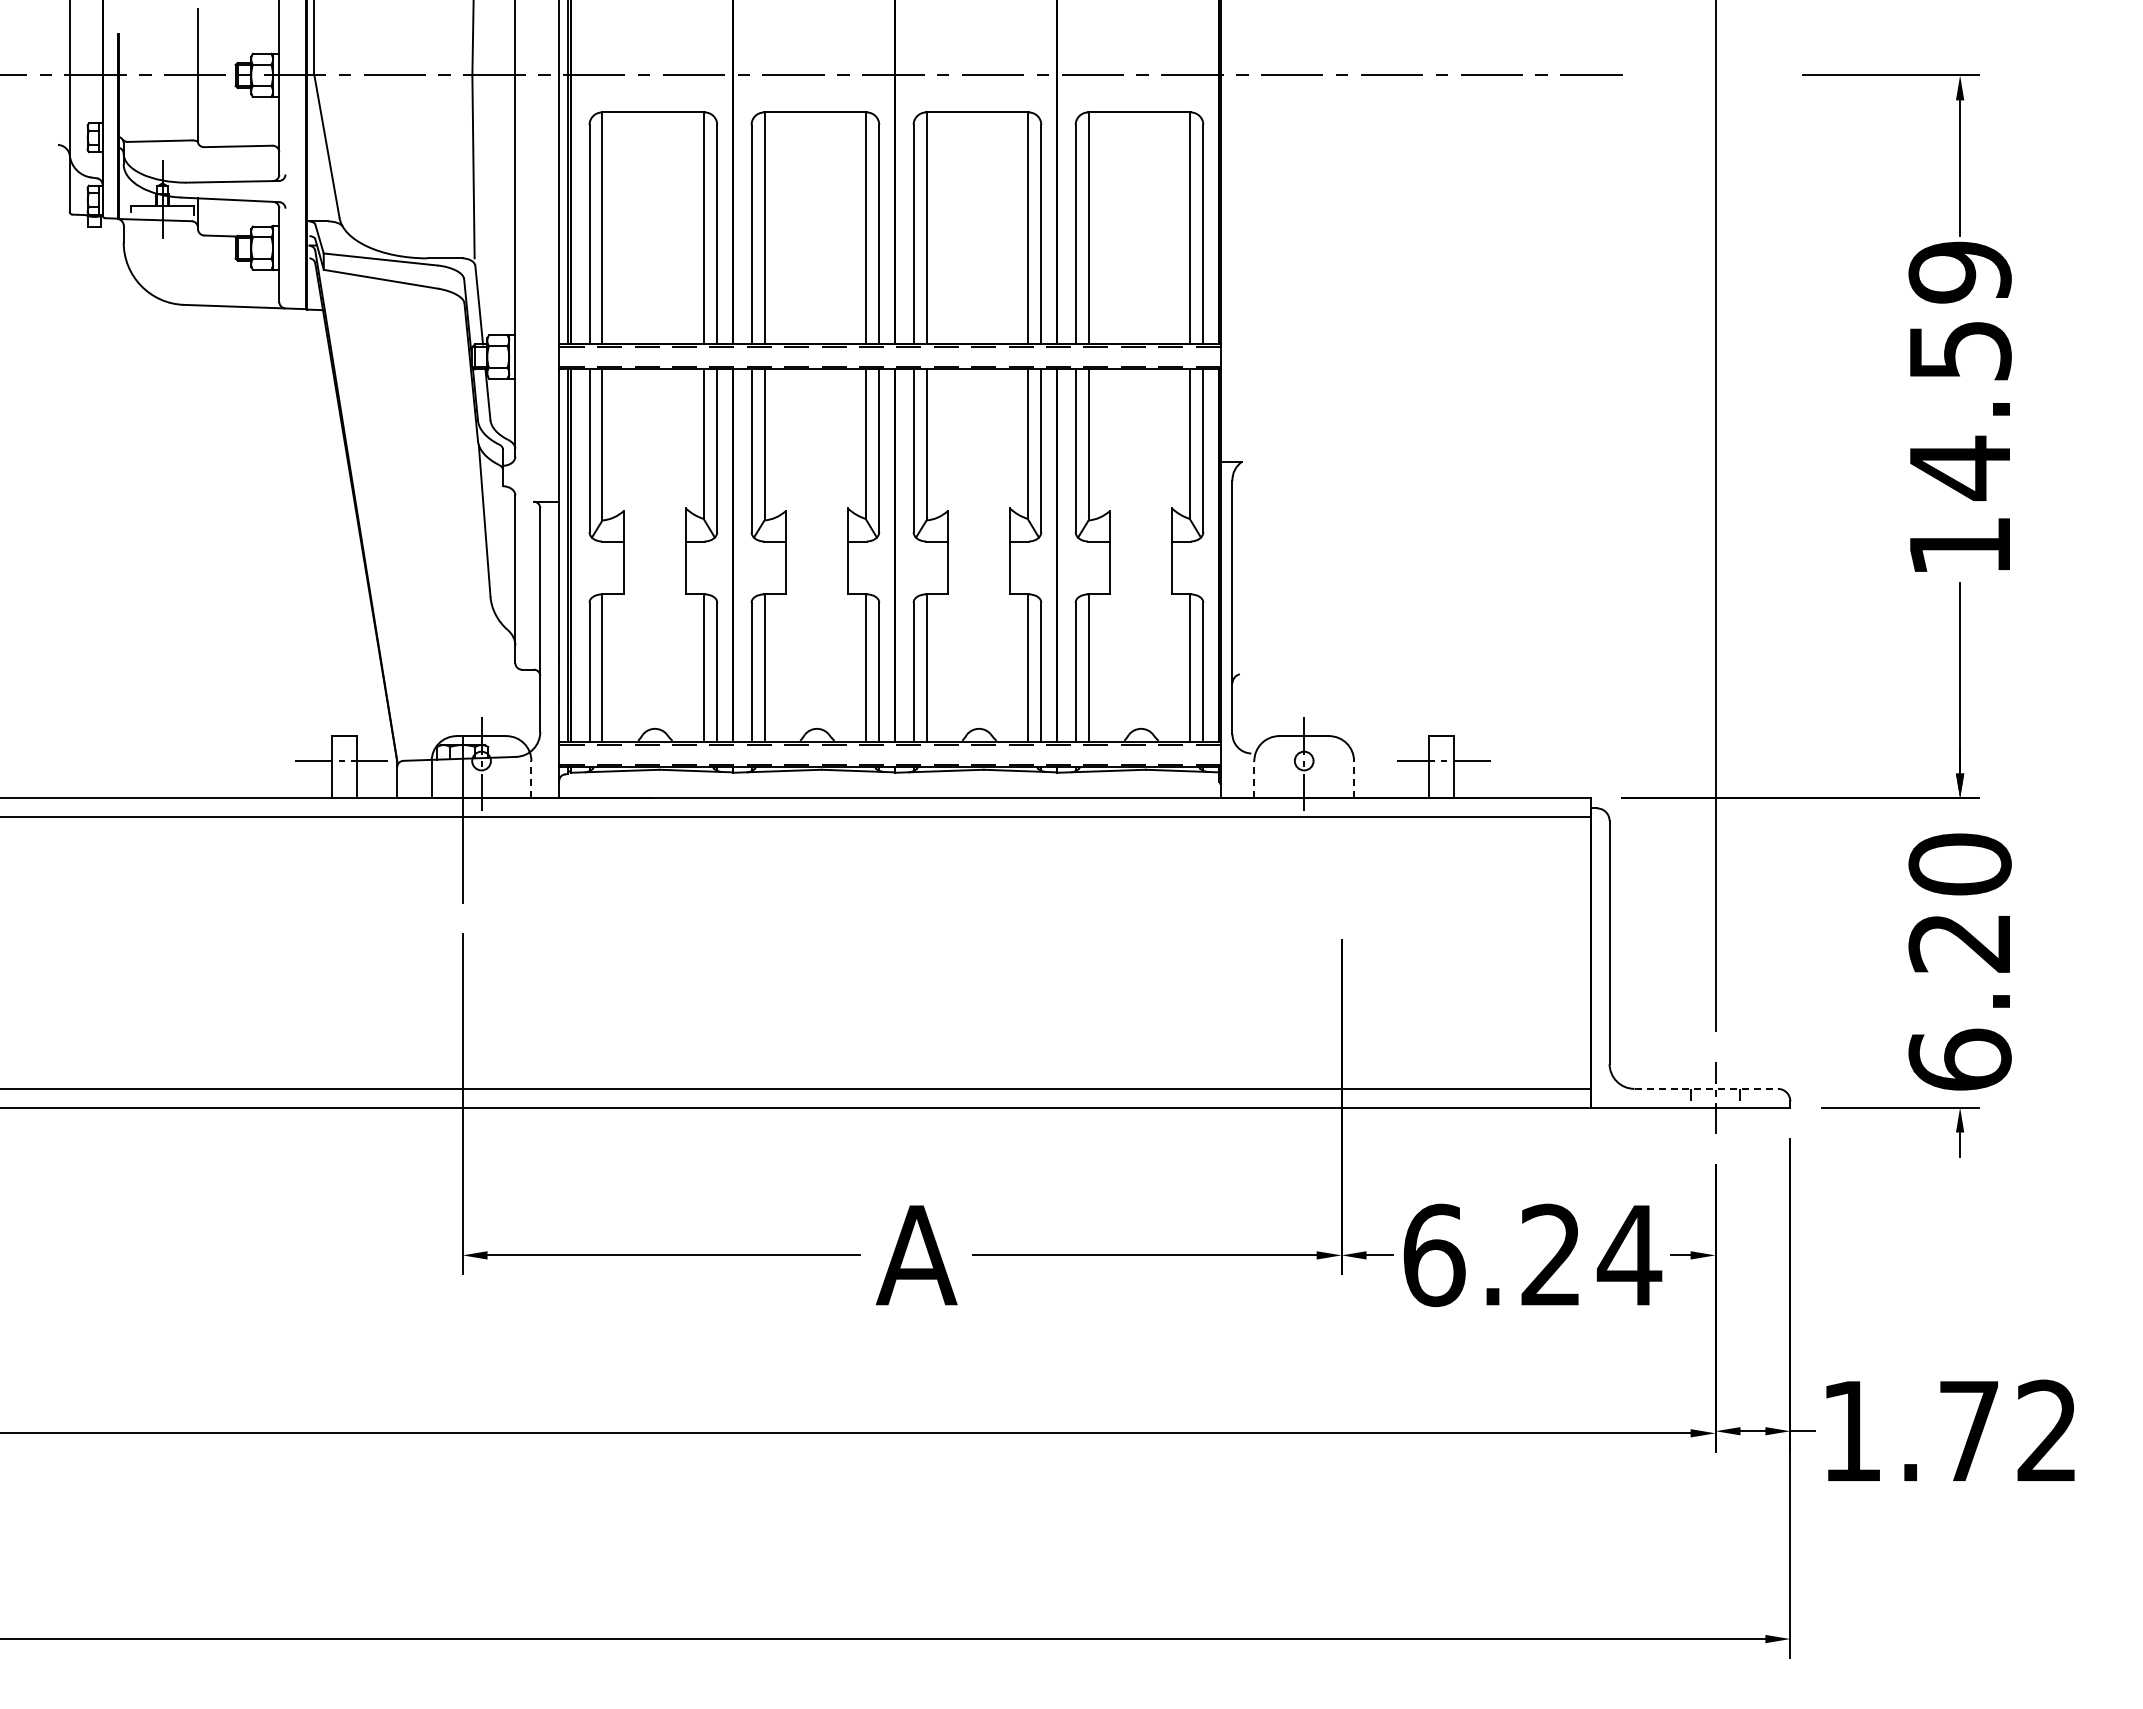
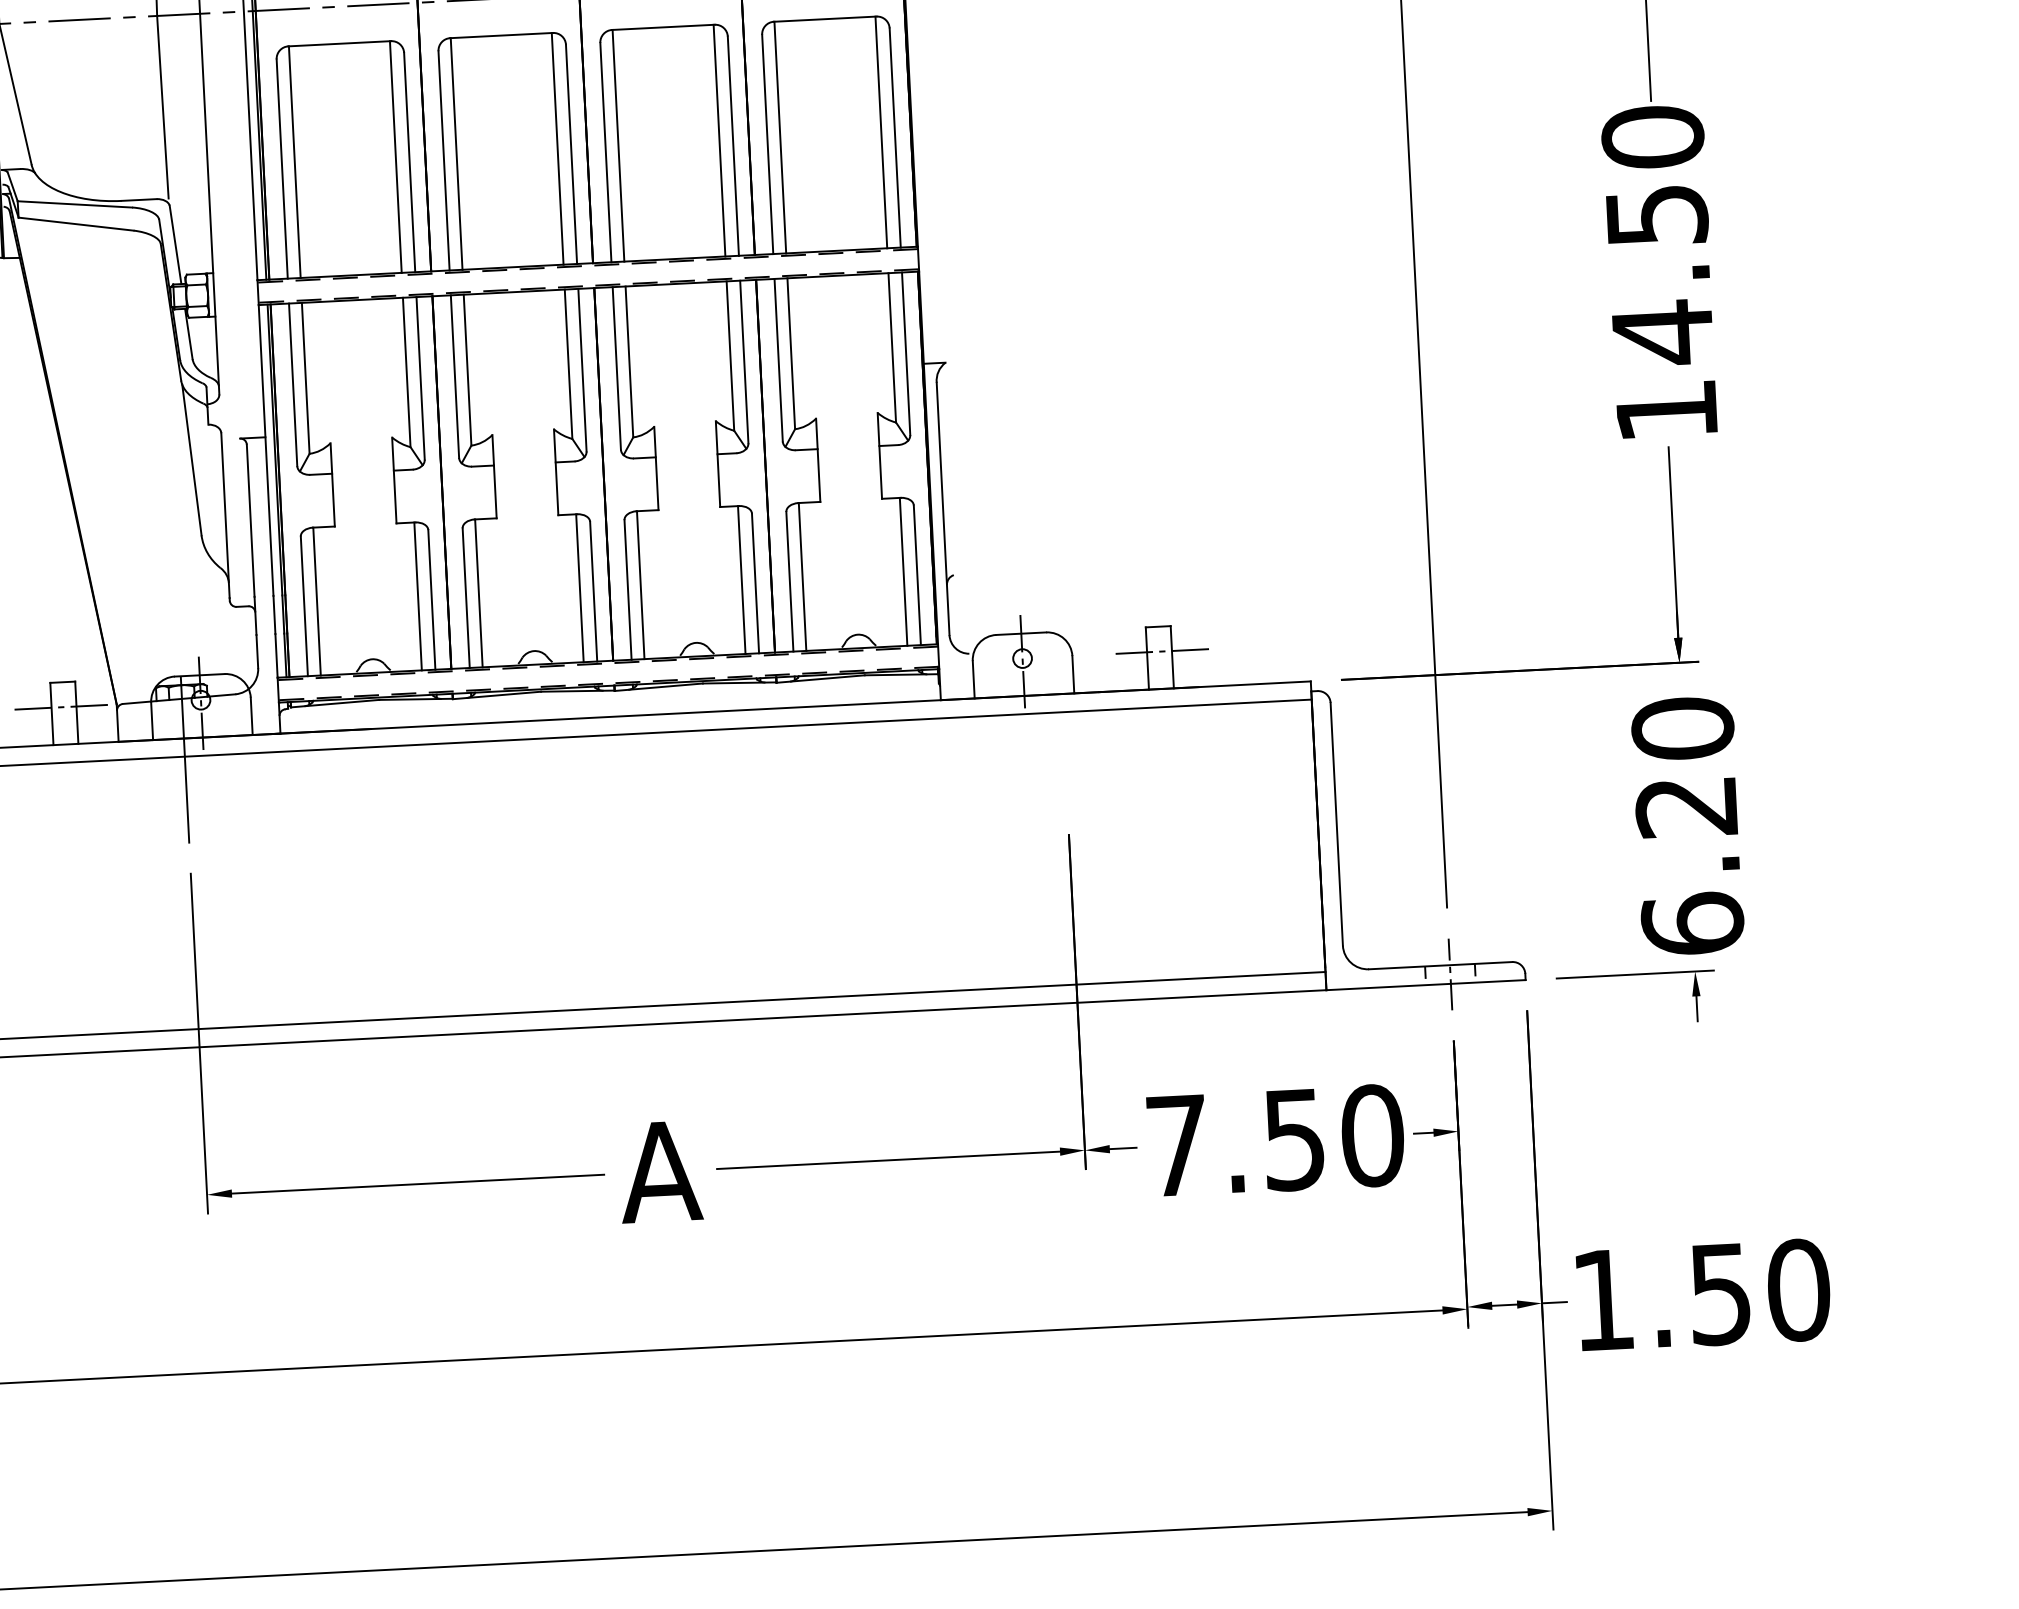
text: (1959, 272) -> (1652, 137), 14.59 -> 14.50
line: (531, 779) -> (251, 716), dashed -> solid
line: (1254, 779) -> (973, 679), dashed -> solid
line: (1354, 779) -> (1073, 674), dashed -> solid
line: (1706, 1088) -> (1440, 965), dashed -> solid
text: (1532, 1255) -> (1275, 1140), 6.24 -> 7.50
text: (2008, 1430) -> (1759, 1291), 1.72 -> 1.50

